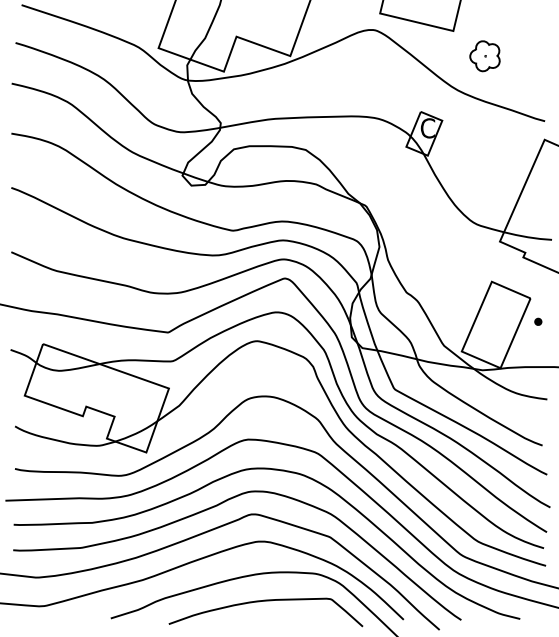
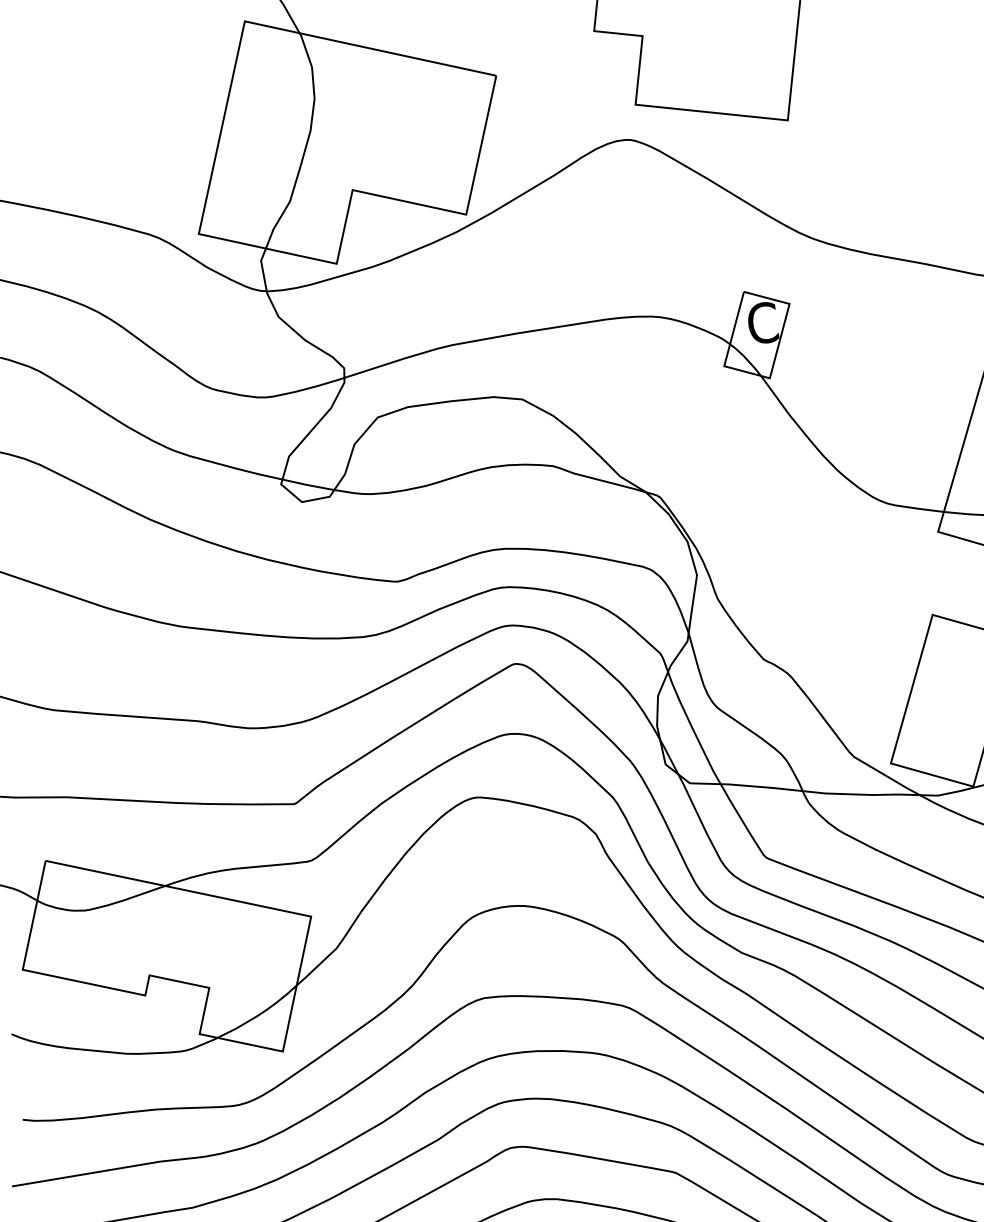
part: (484, 56) -> (857, 163), removed

